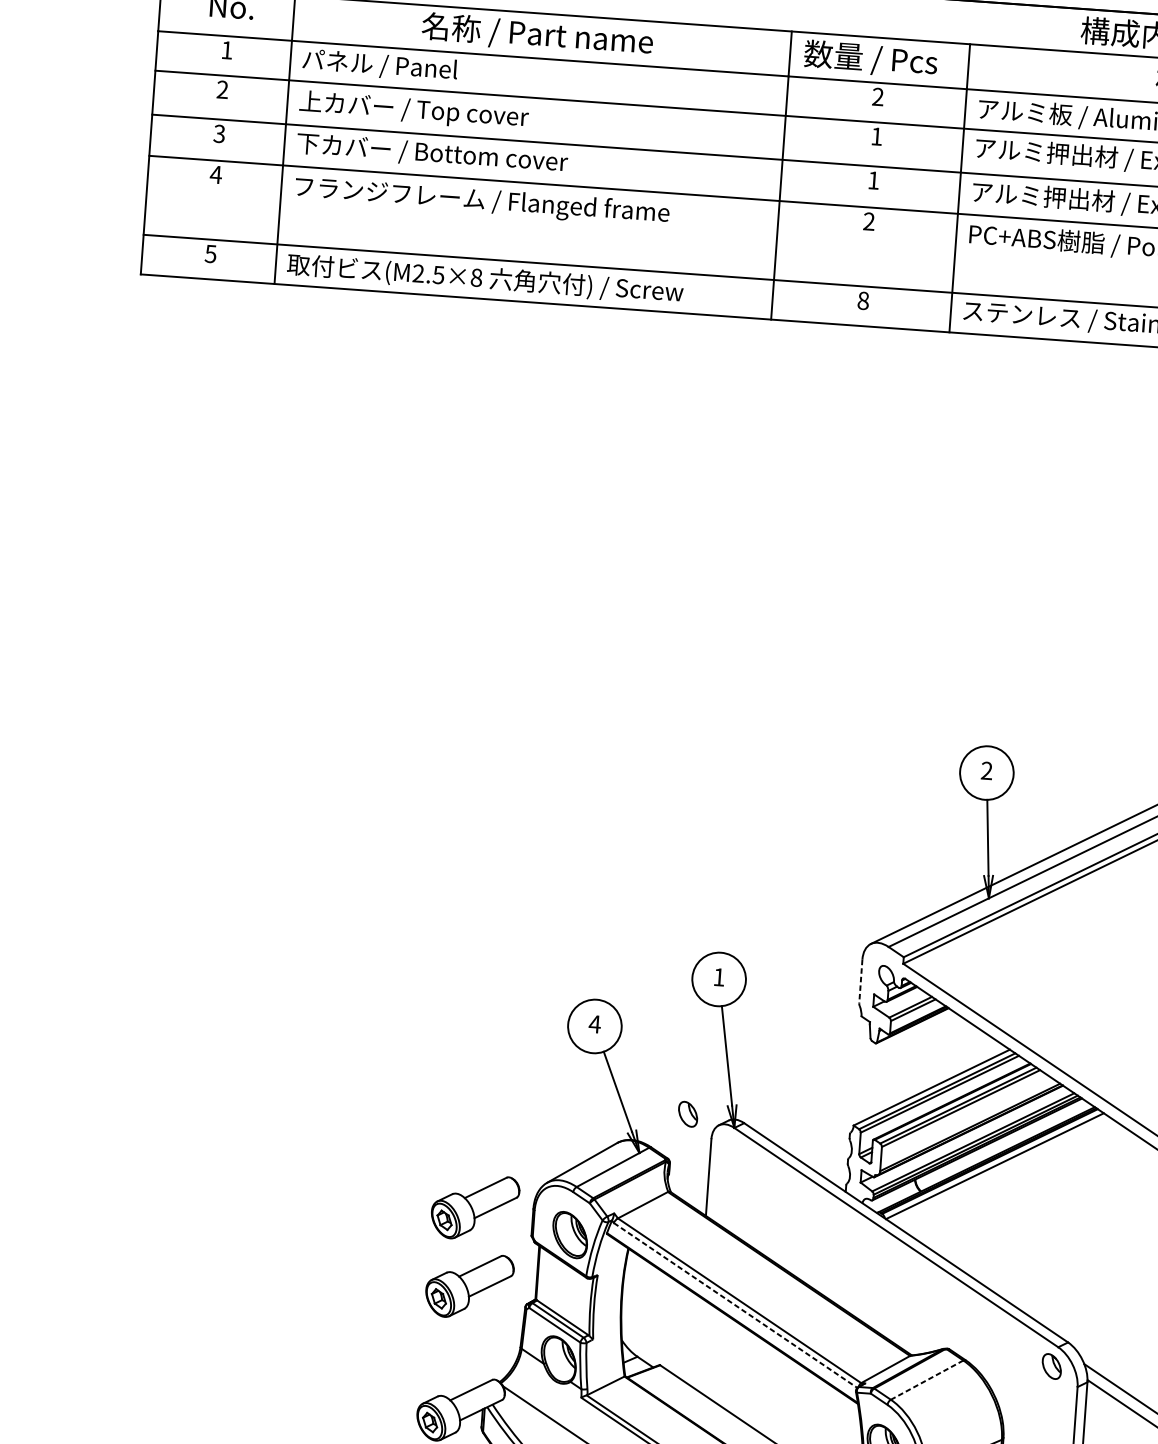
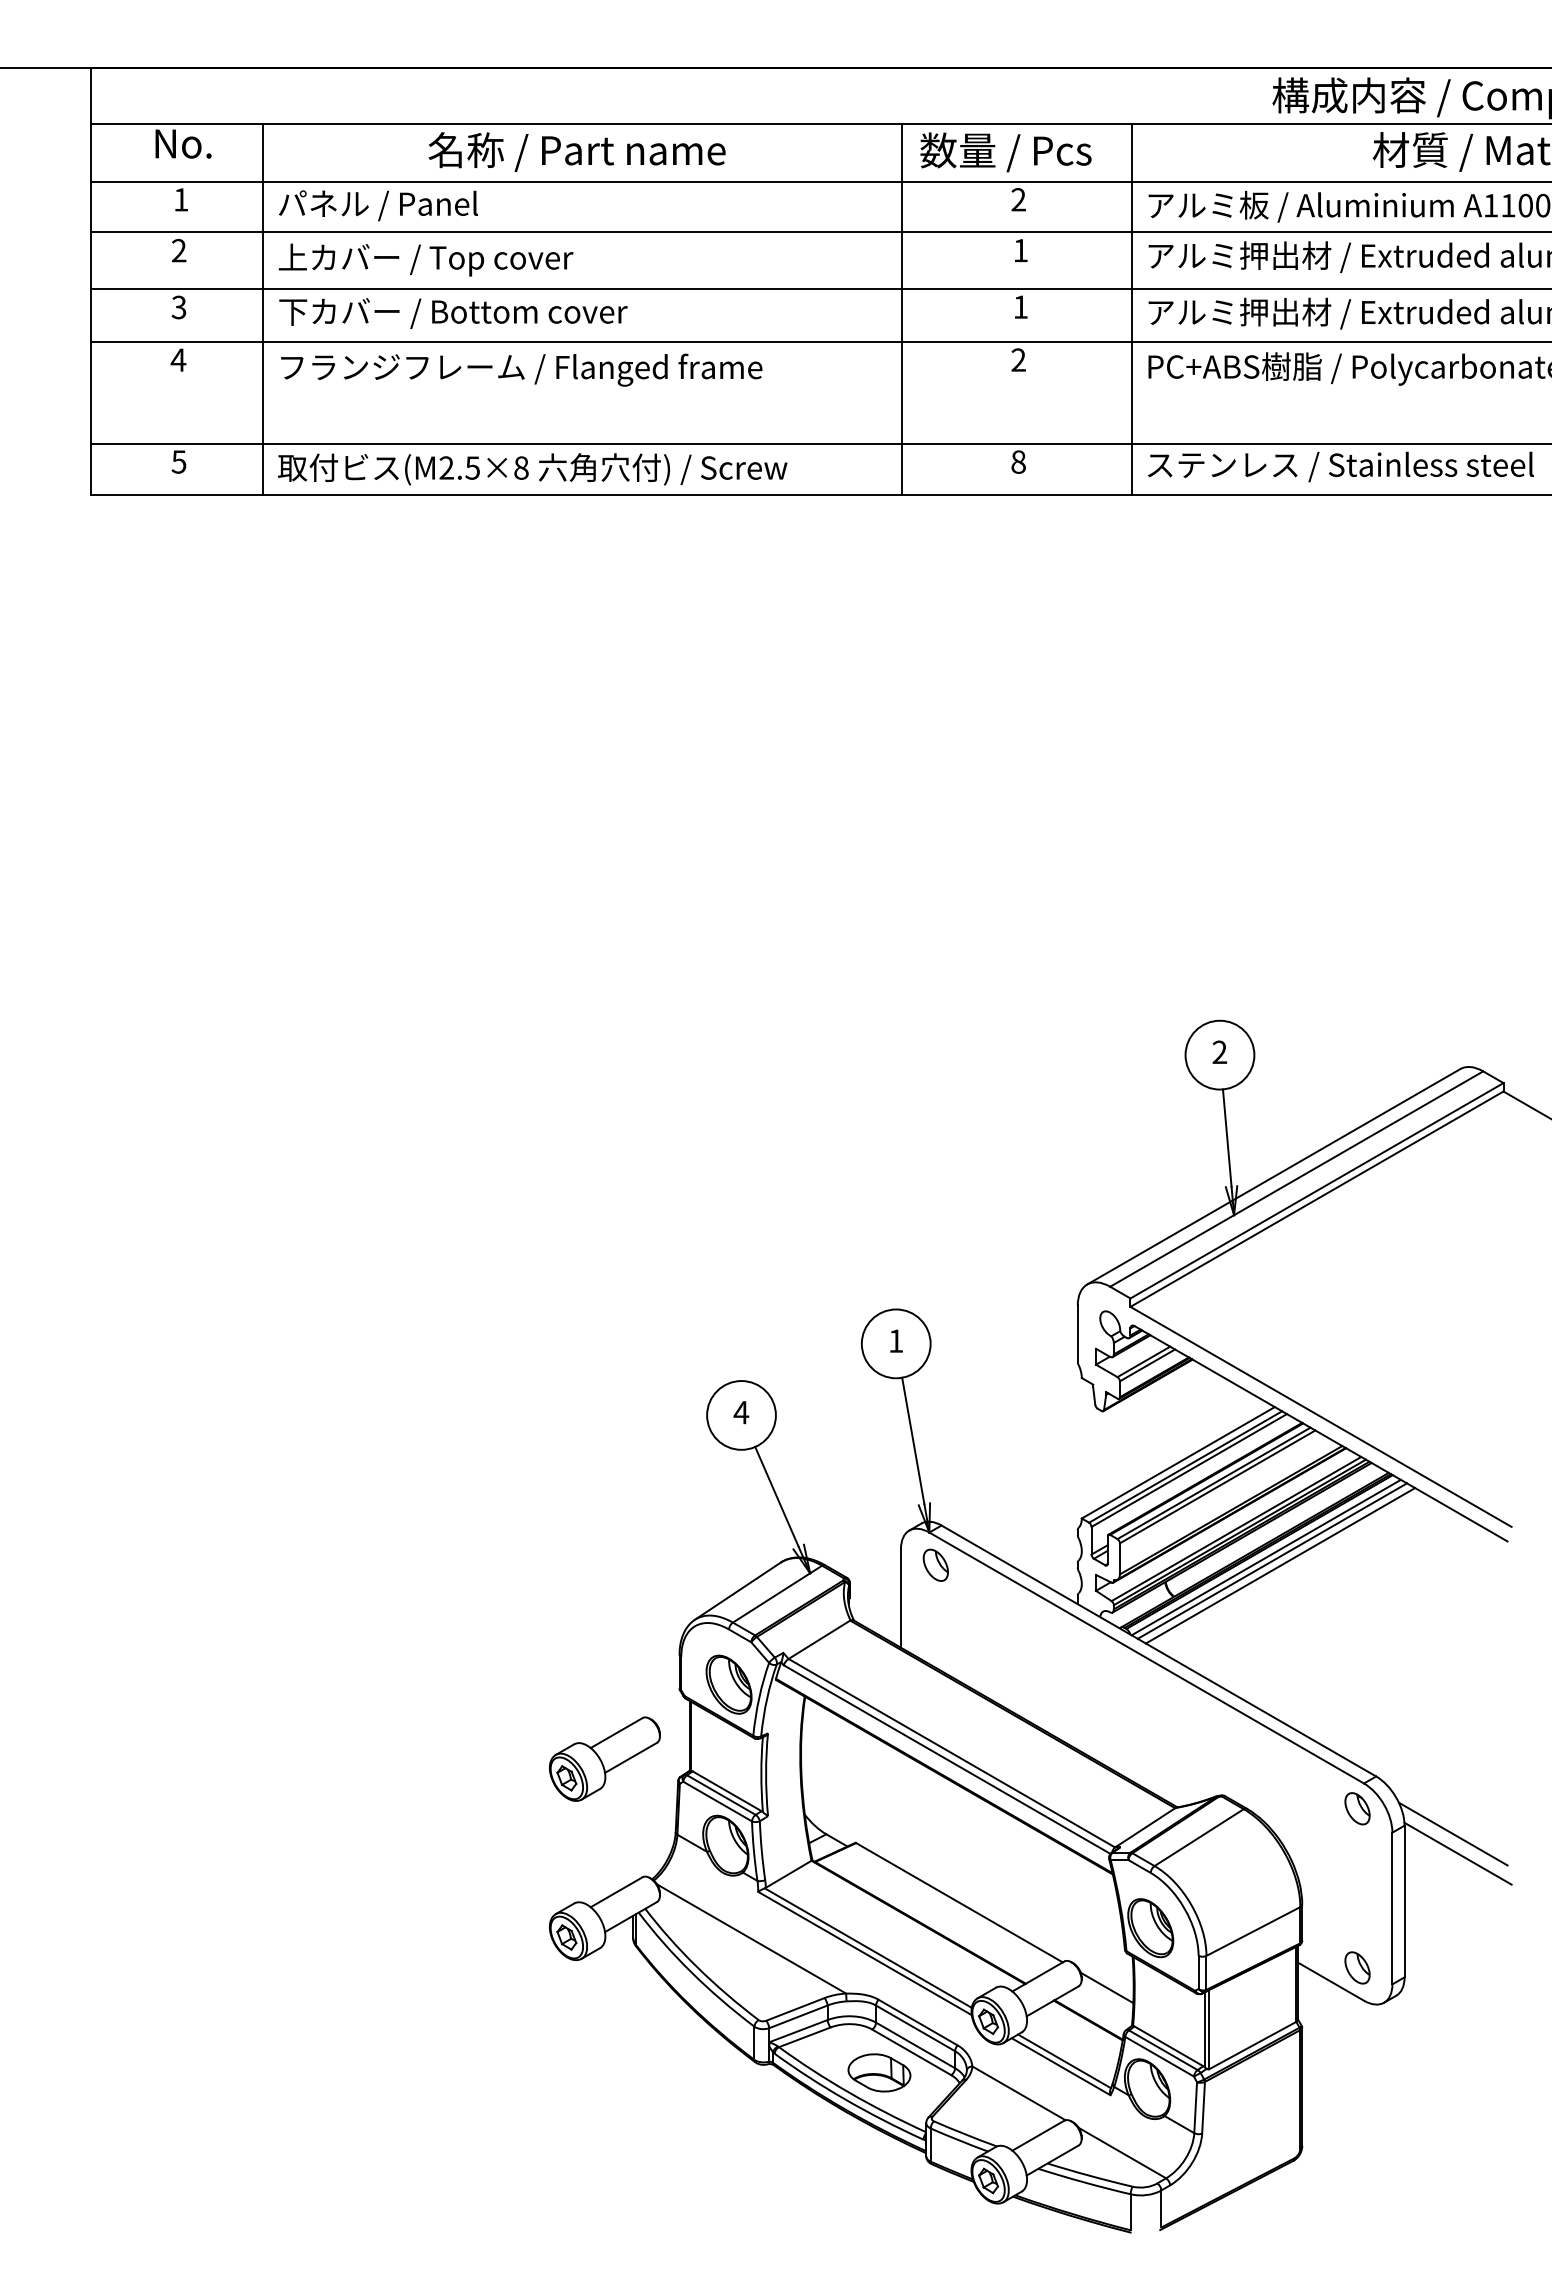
line: (860, 982) -> (1077, 1334), dashed -> solid
part: (687, 1113) -> (935, 1564), moved
line: (999, 1168) -> (1272, 1560), added
line: (1005, 1173) -> (1280, 1565), added
part: (474, 1207) -> (604, 1657), removed
line: (735, 1305) -> (947, 1759), dashed -> solid
line: (927, 1380) -> (1199, 1837), dashed -> solid

